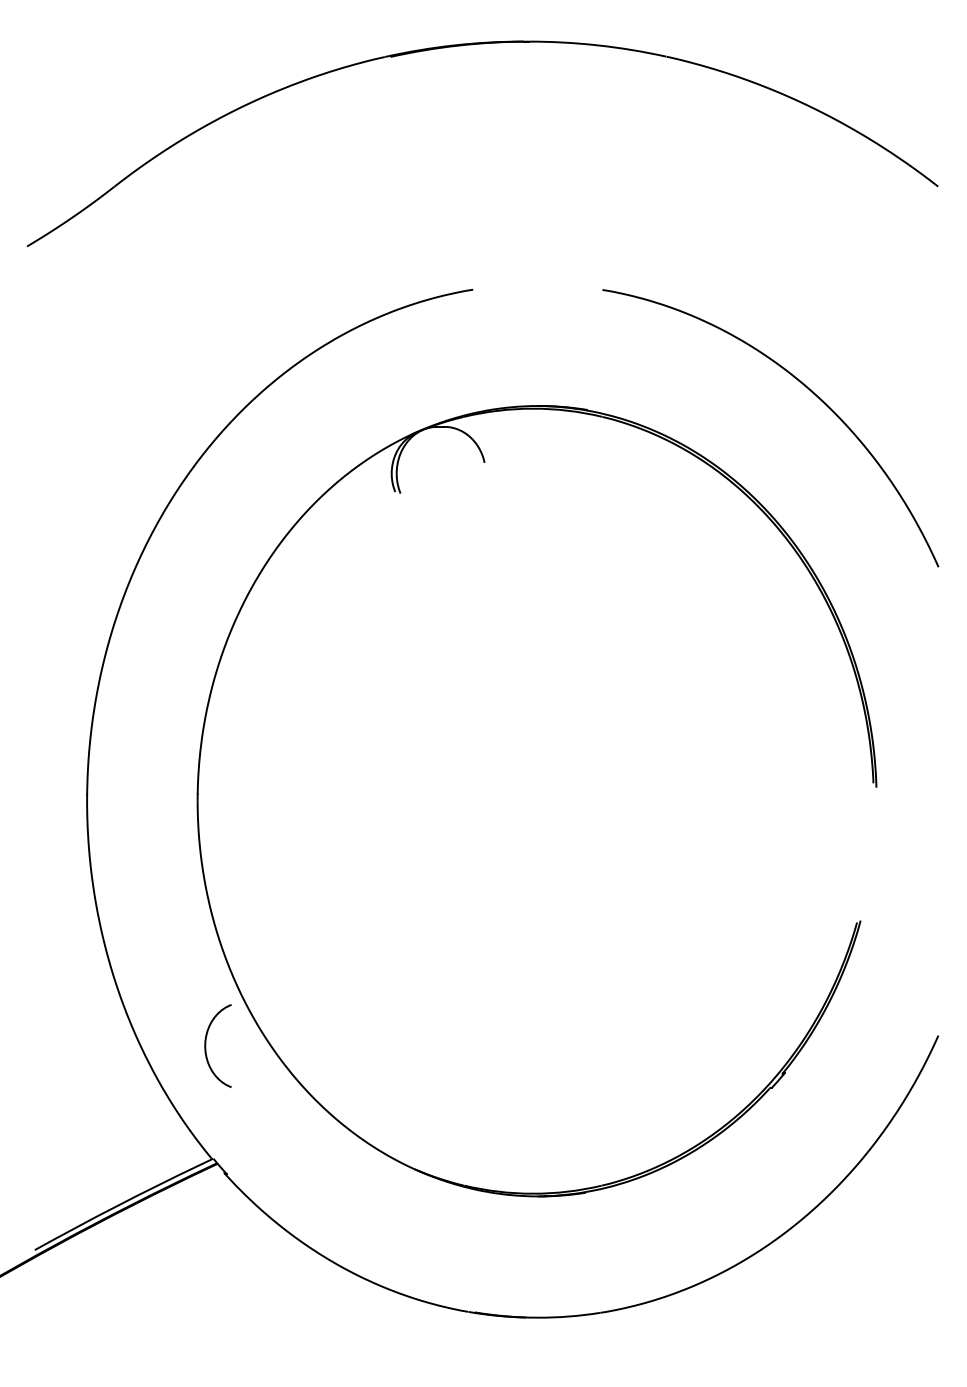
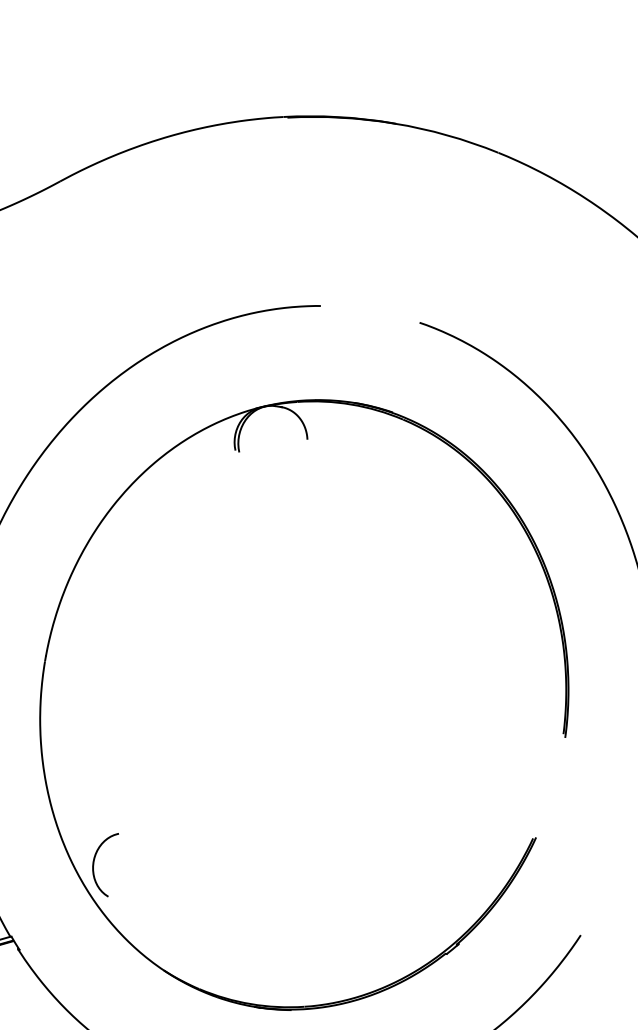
curve: (206, 1045) -> (94, 861), moved

